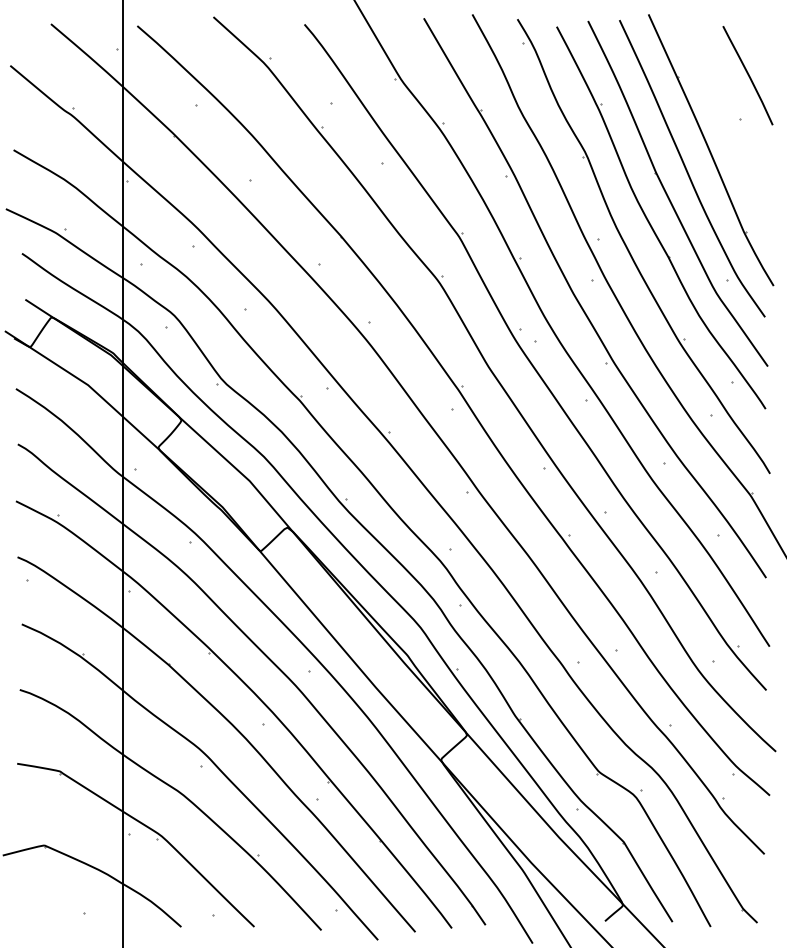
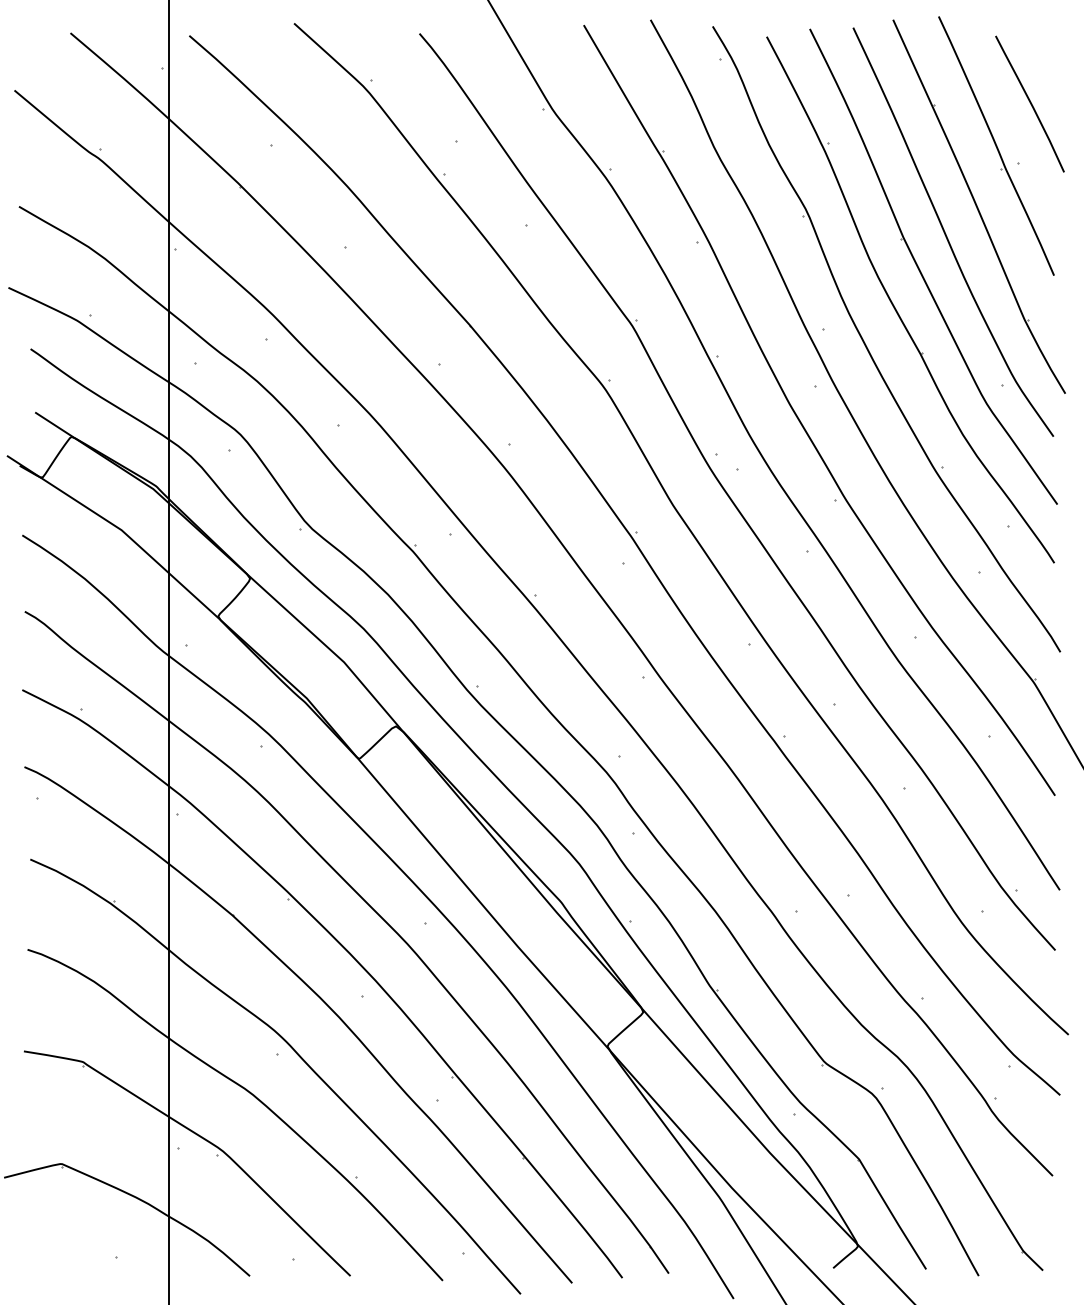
part: (723, 105) -> (996, 145), added

